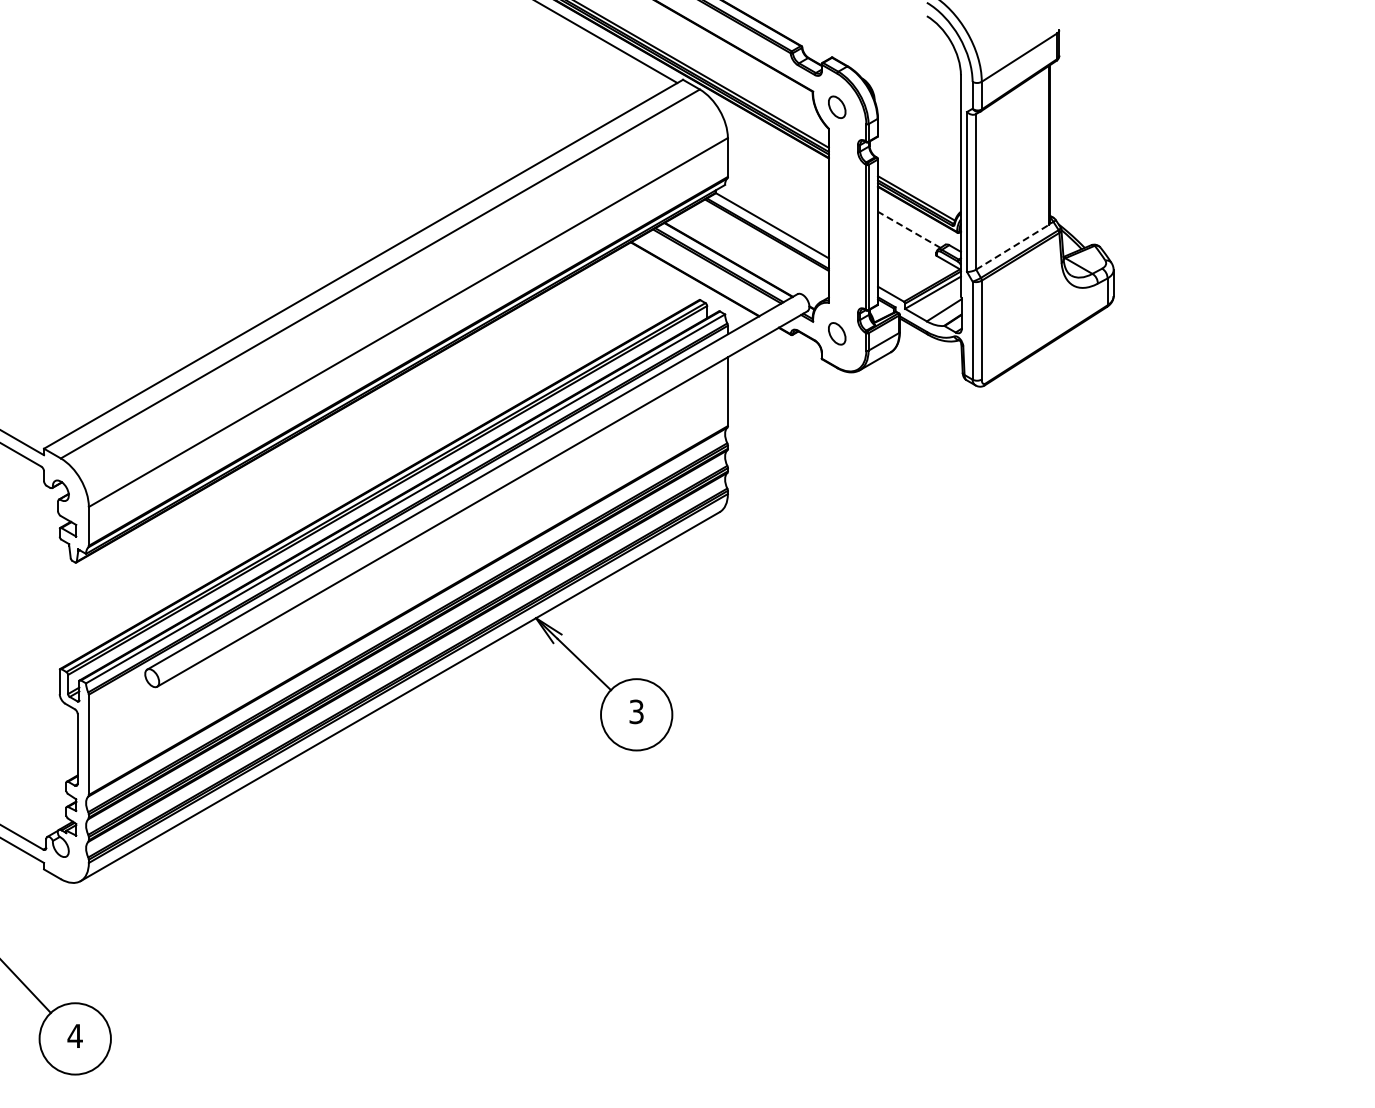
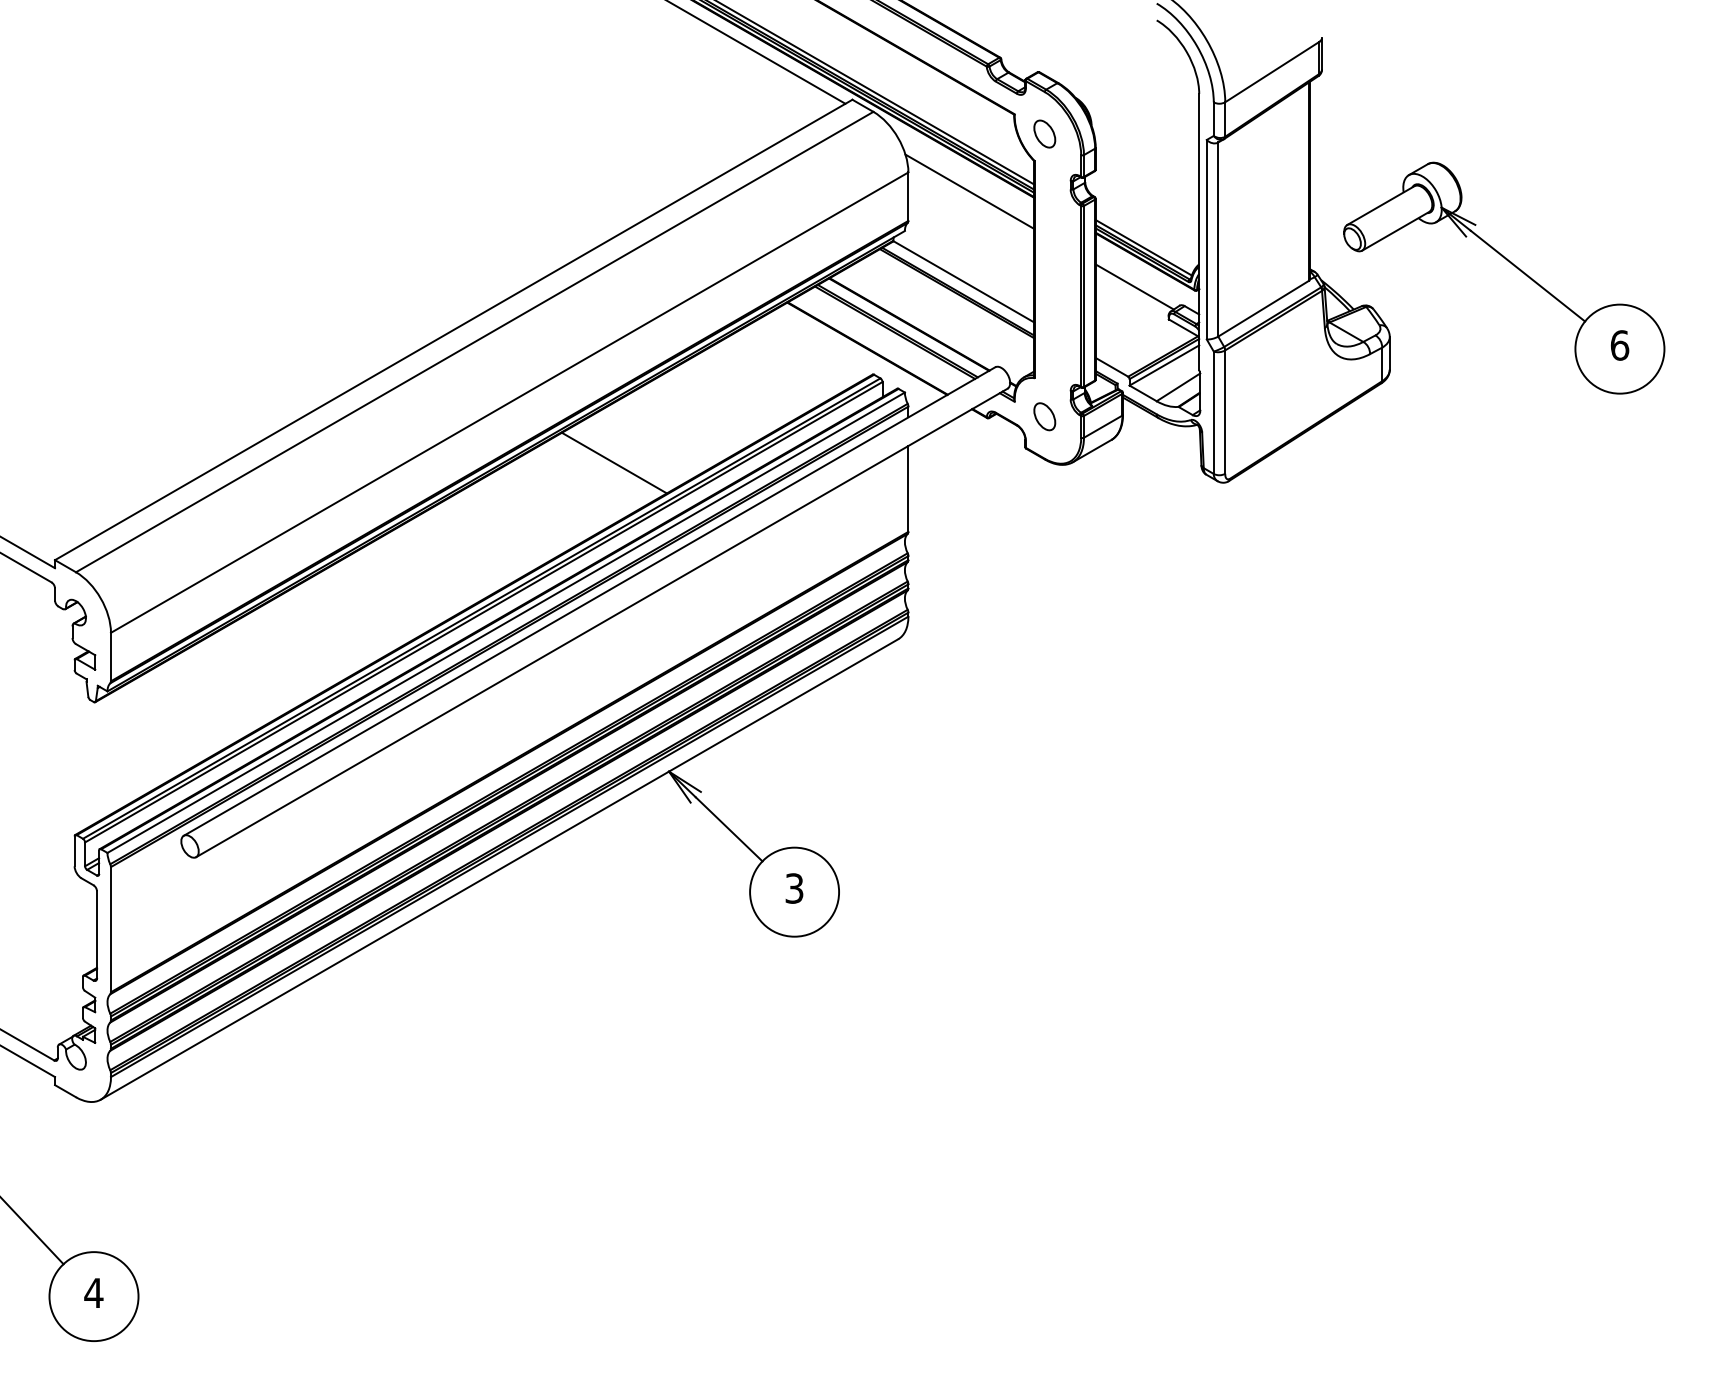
line: (776, 153) -> (969, 191), added
part: (1211, 212) -> (1511, 265), added
line: (908, 229) -> (1133, 286), dashed -> solid
line: (1012, 247) -> (1263, 309), dashed -> solid
line: (492, 370) -> (614, 462), added

